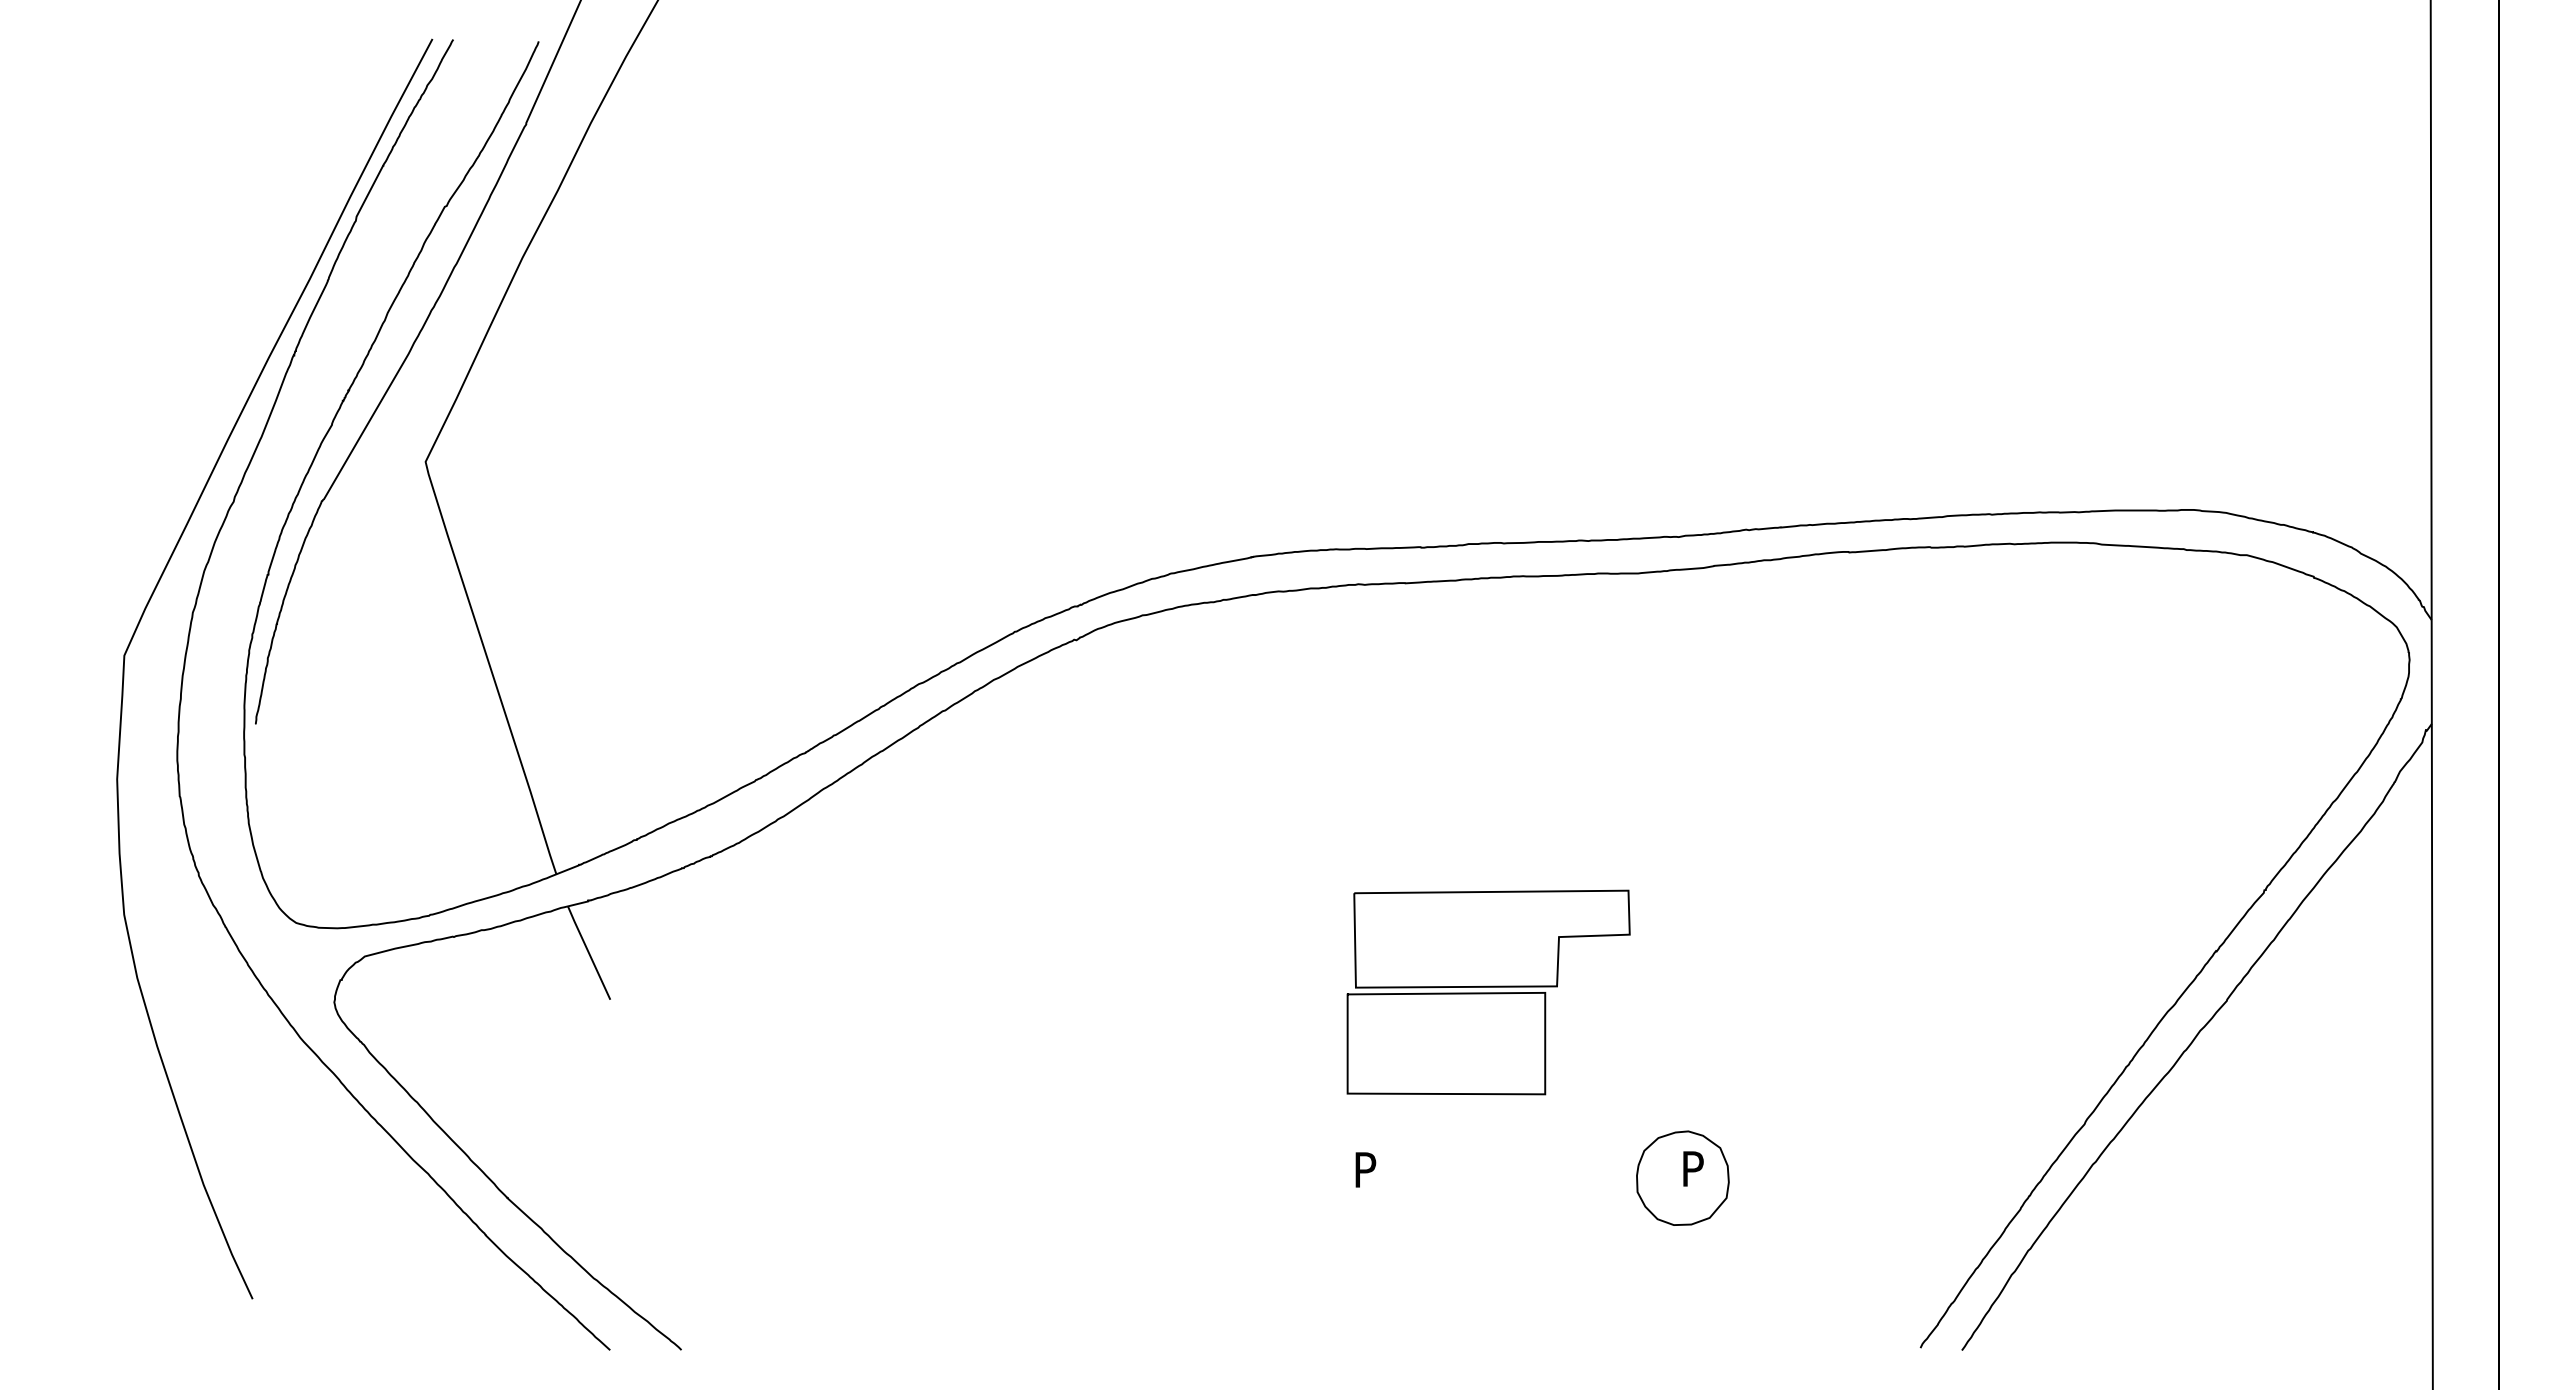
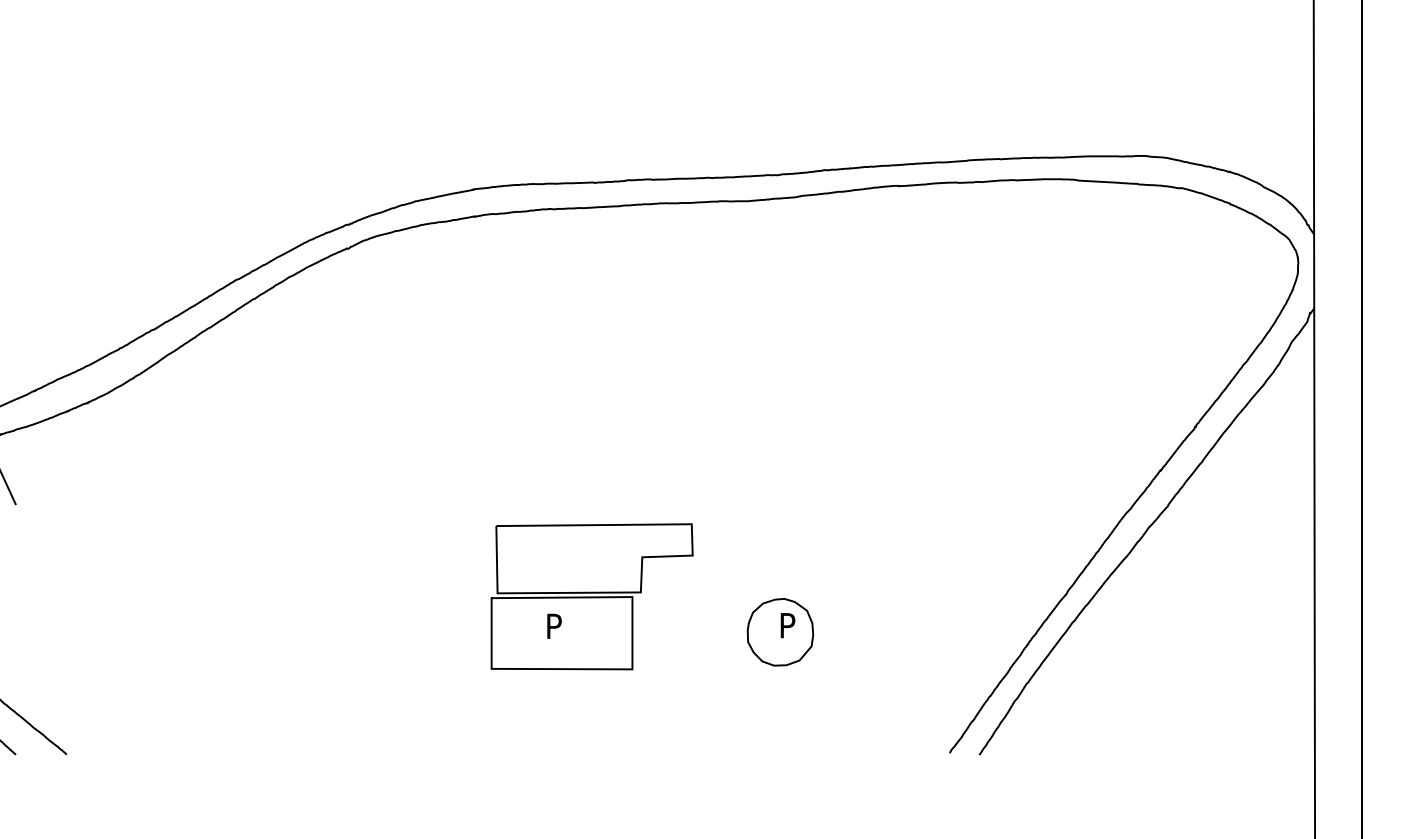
part: (1488, 992) -> (592, 596), moved

